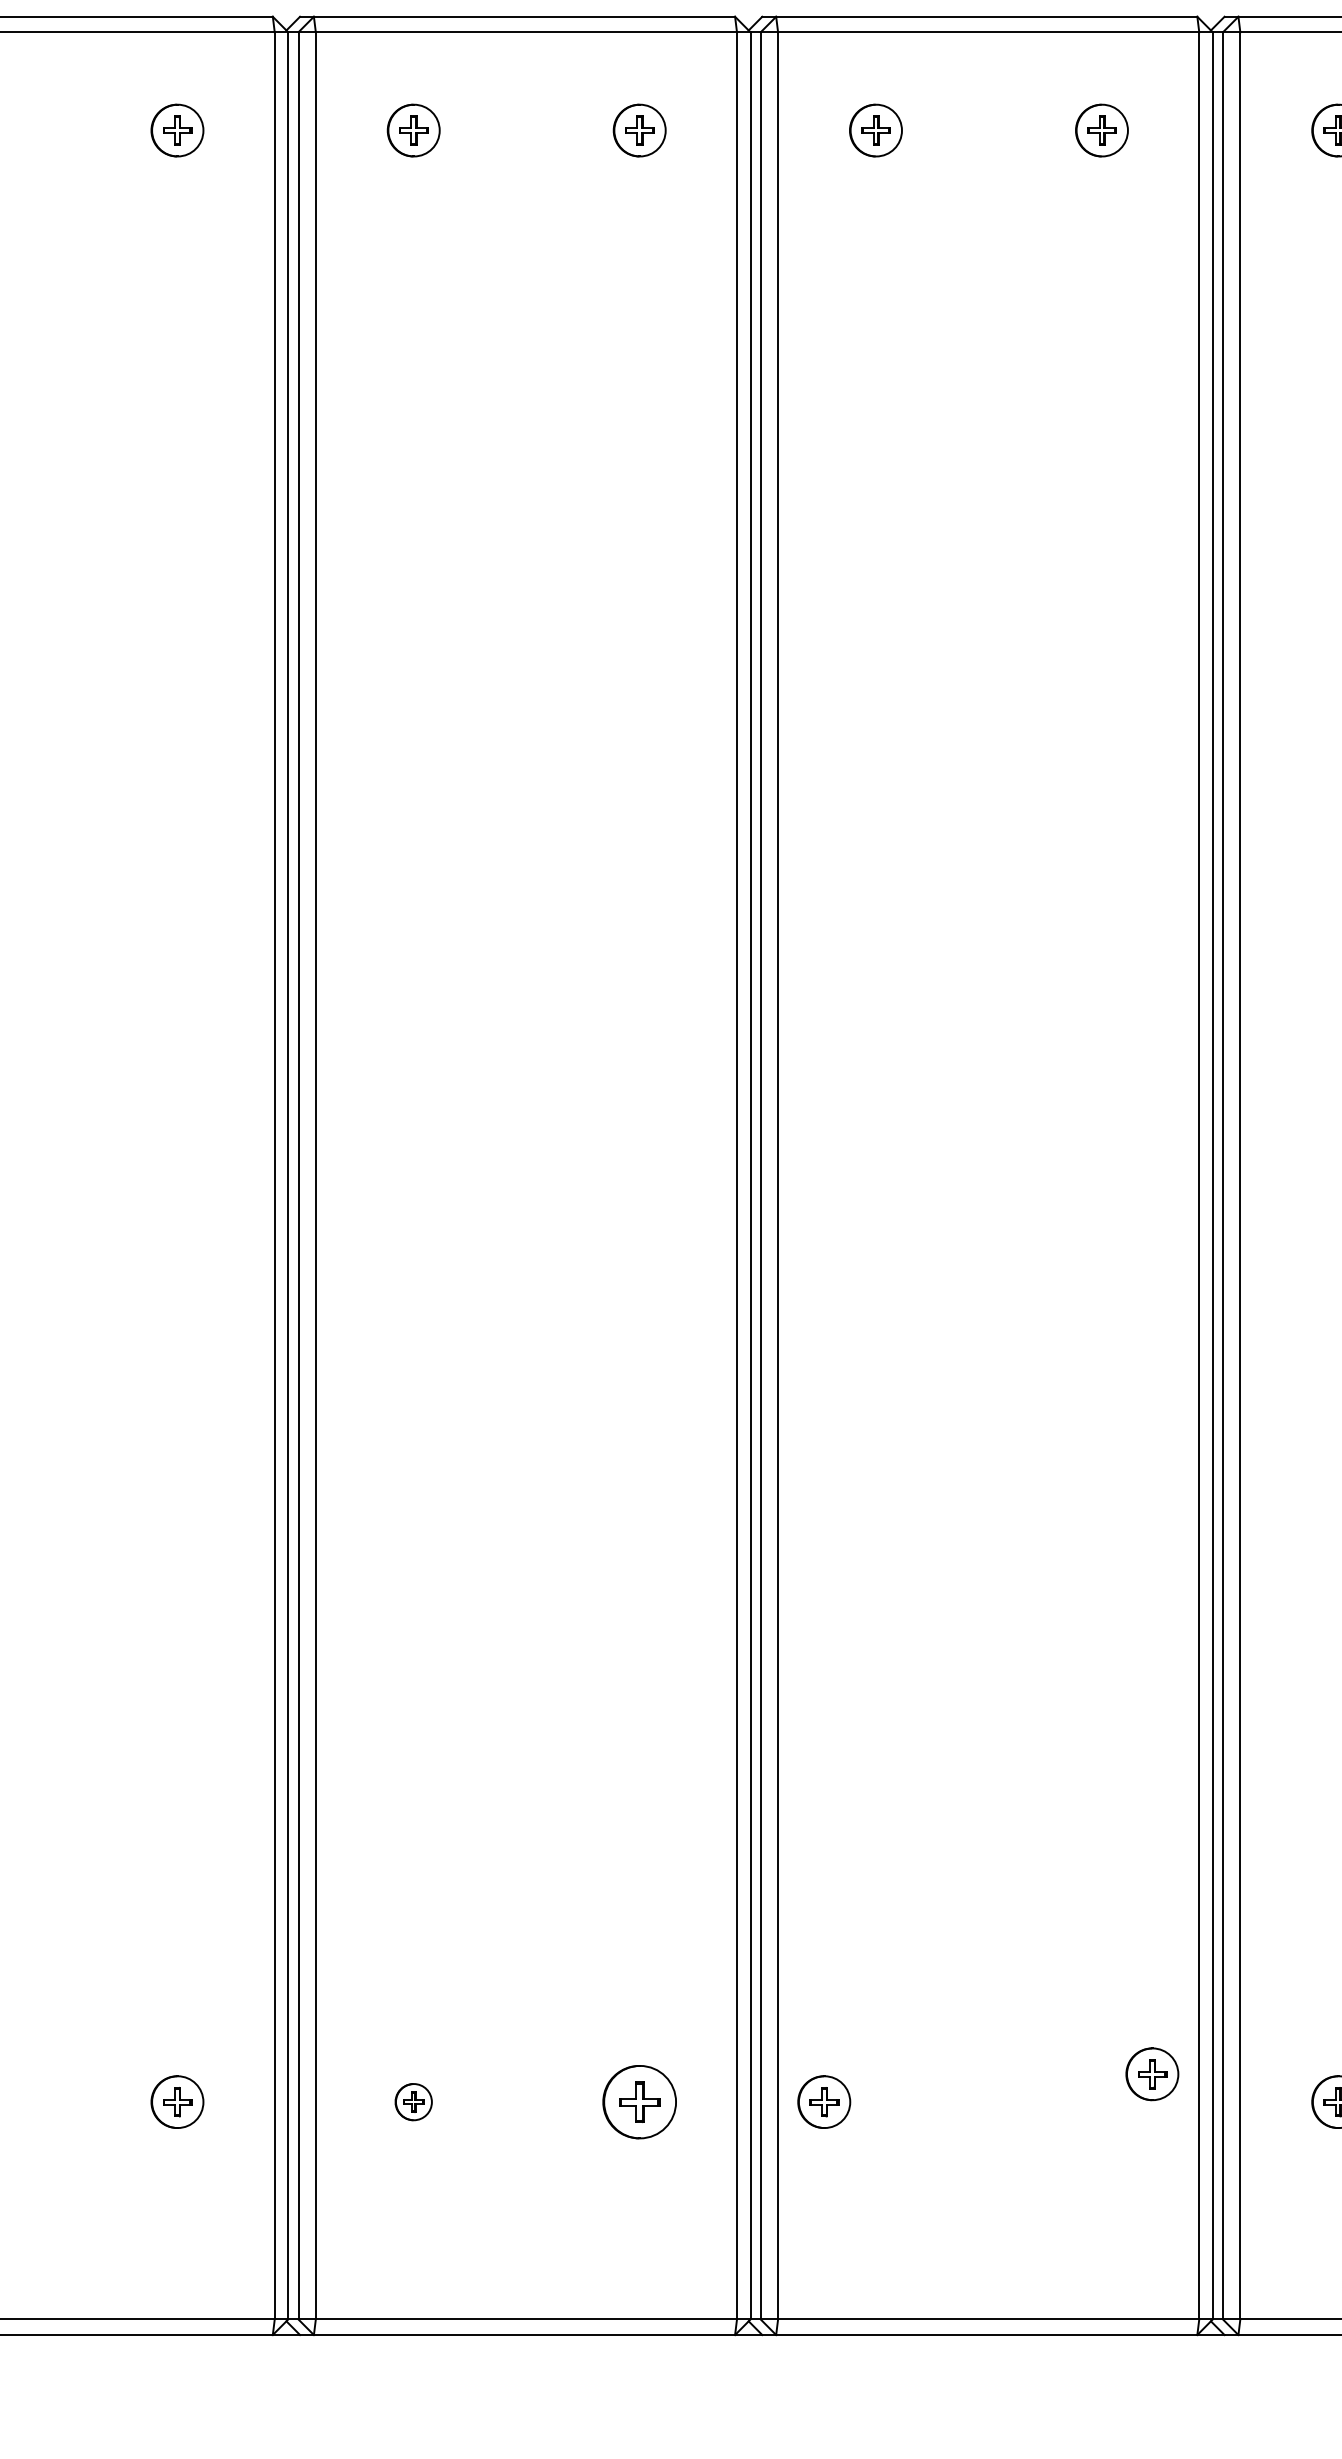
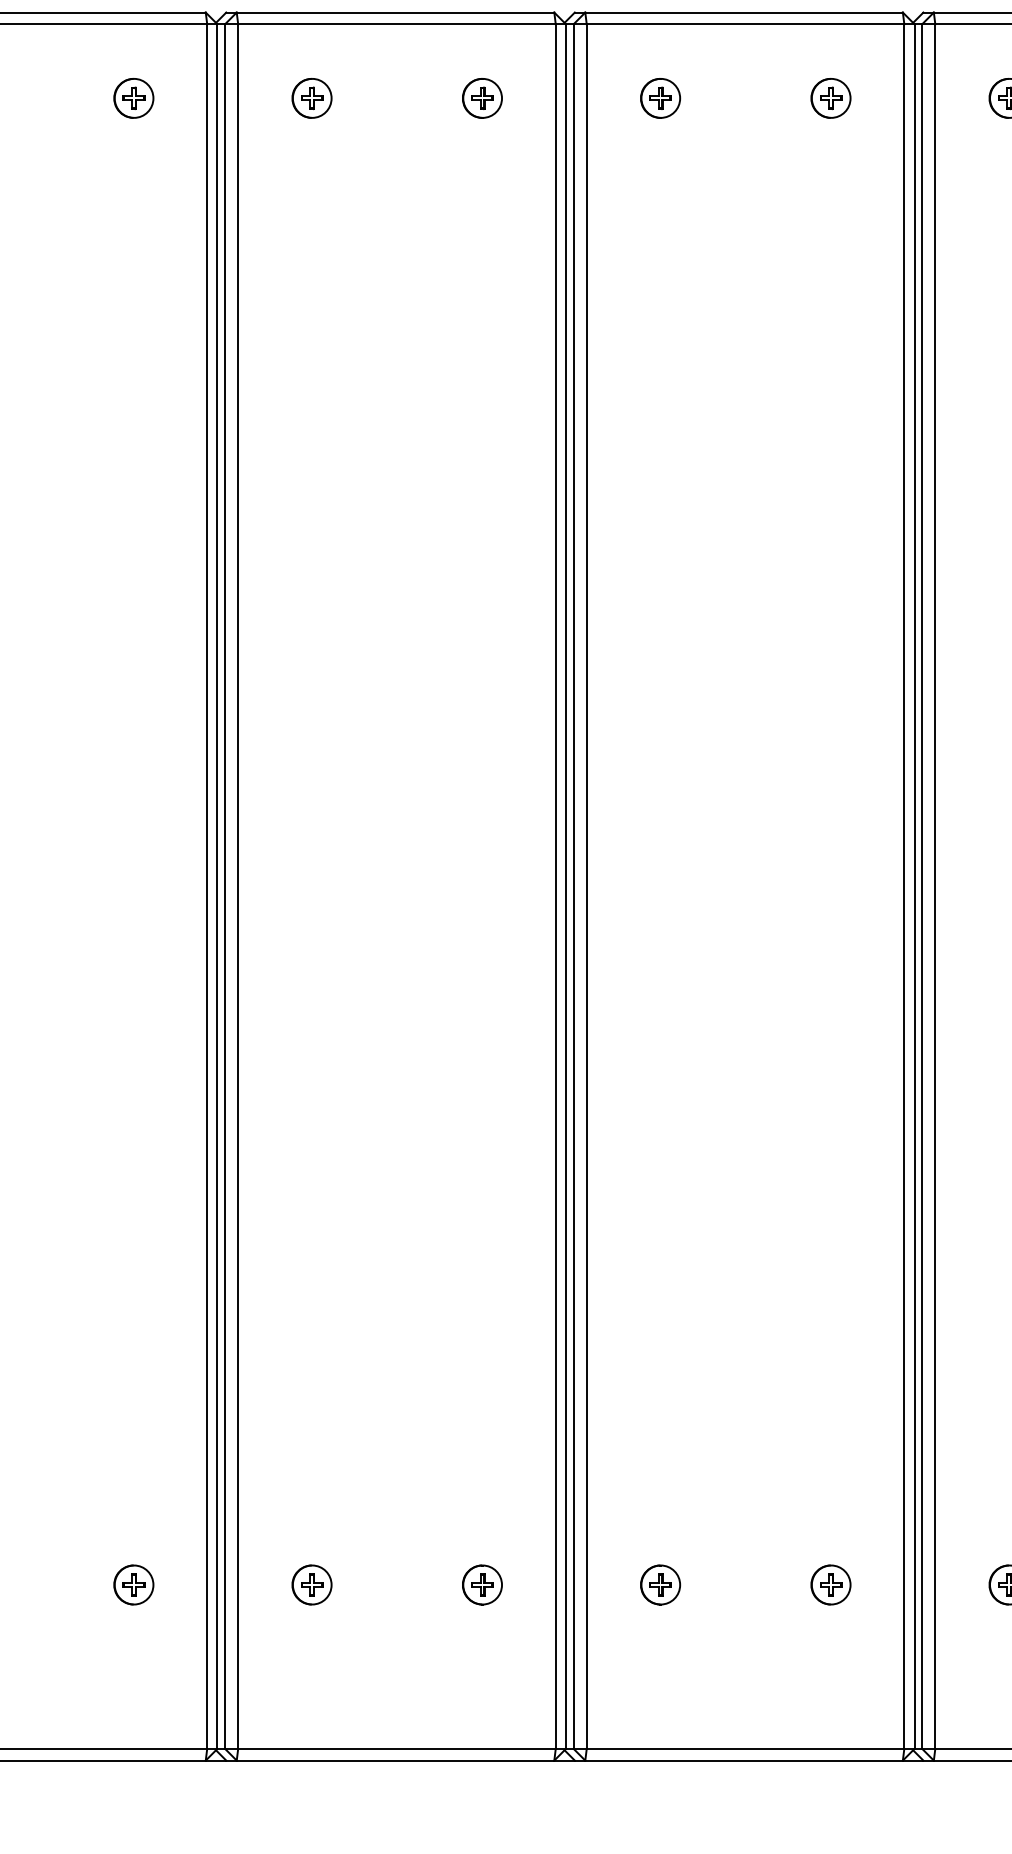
part: (1151, 2073) -> (830, 1584), moved
part: (413, 2101) -> (311, 1584), size x1.43
part: (639, 2101) -> (482, 1584), size x0.71
part: (824, 2101) -> (660, 1584), moved

